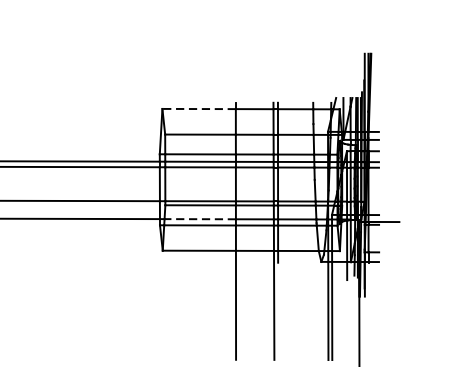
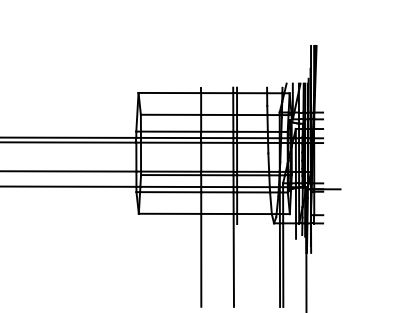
line: (198, 109) -> (169, 93), dashed -> solid
line: (199, 218) -> (170, 186), dashed -> solid

